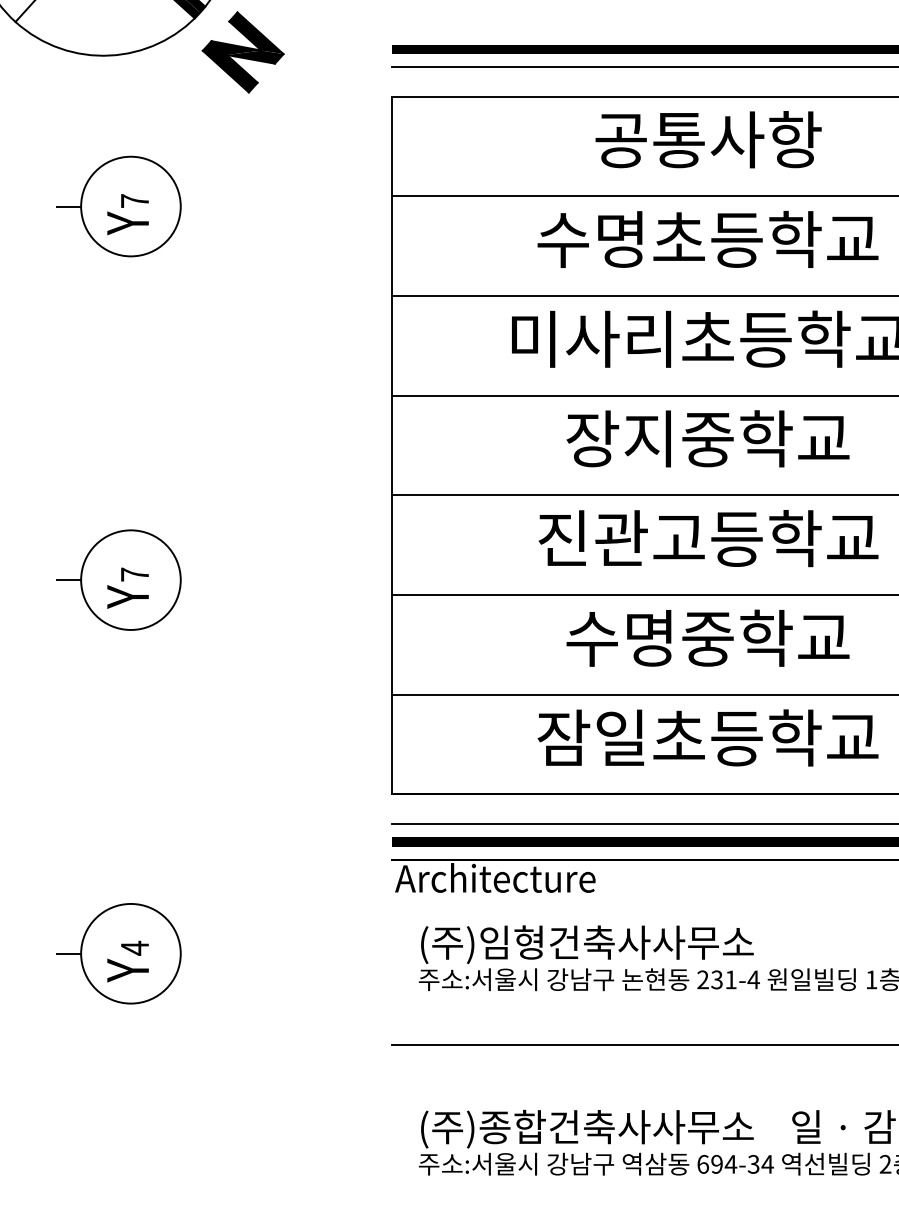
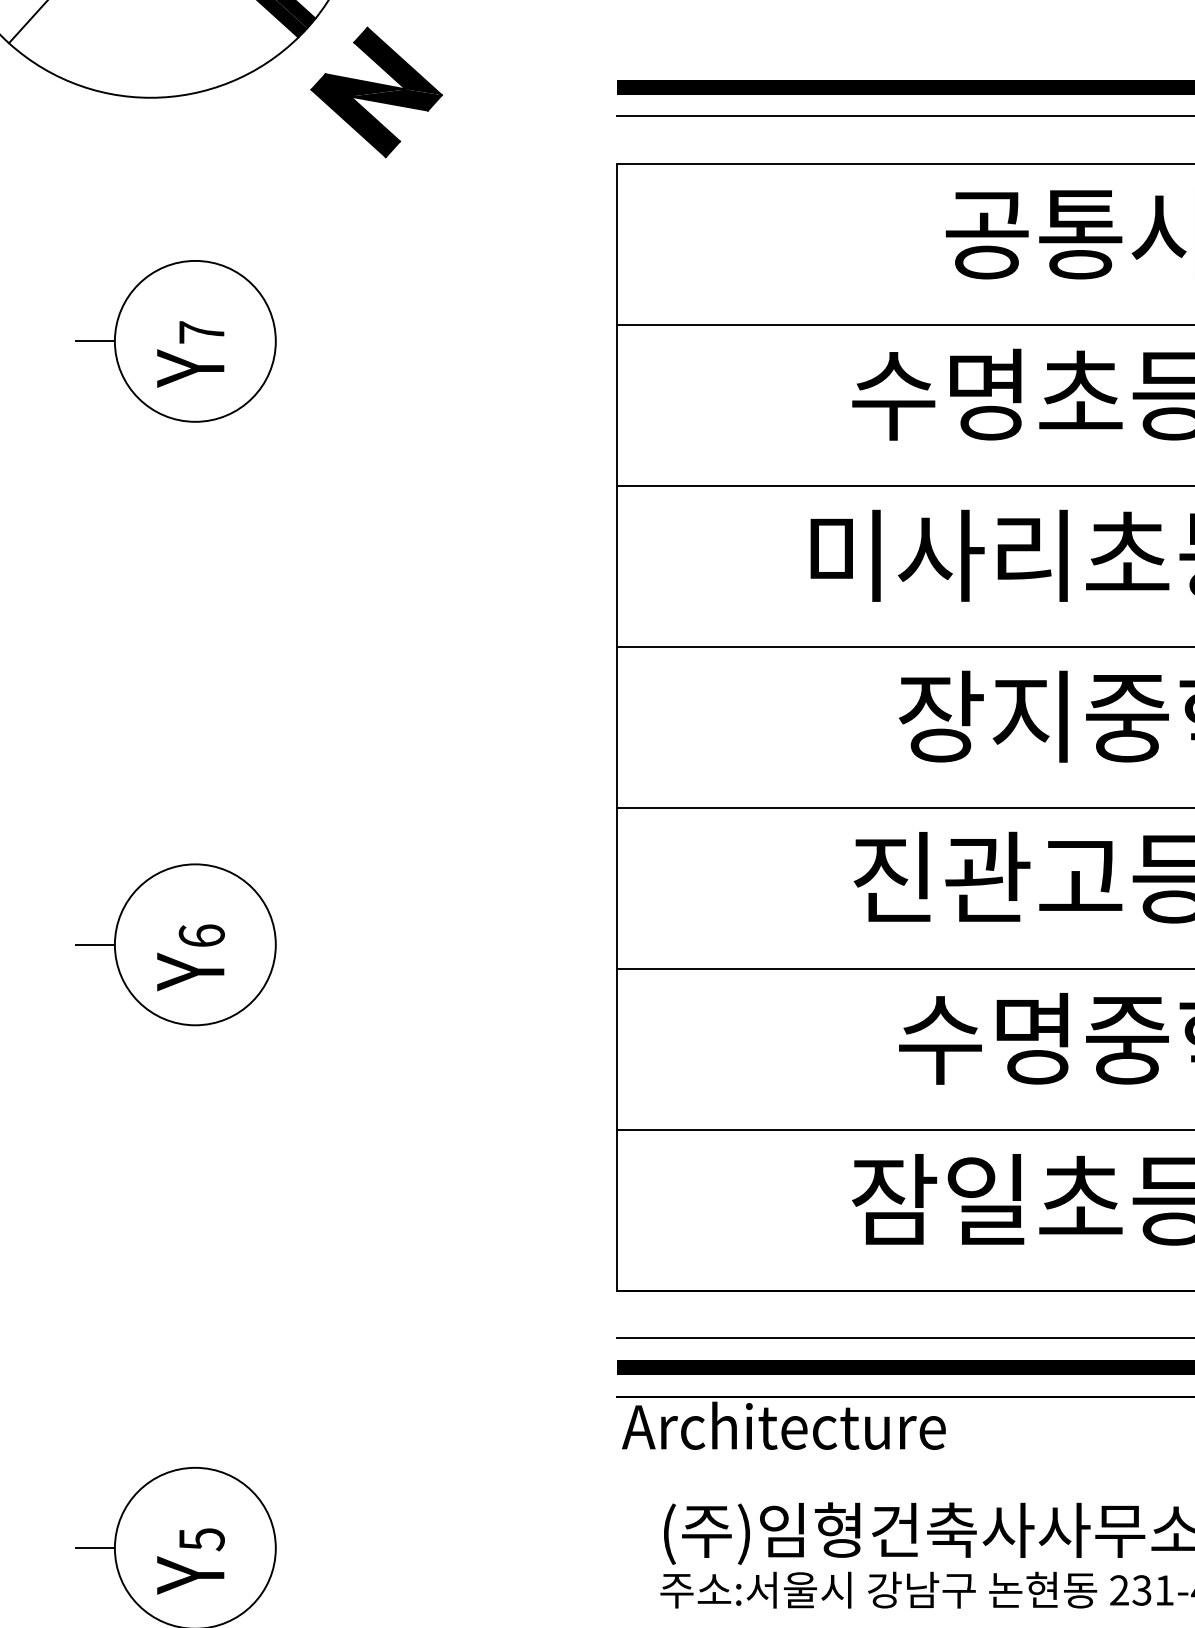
text: (134, 574) -> (201, 935), 7 -> 6
text: (135, 947) -> (202, 1538), 4 -> 5

